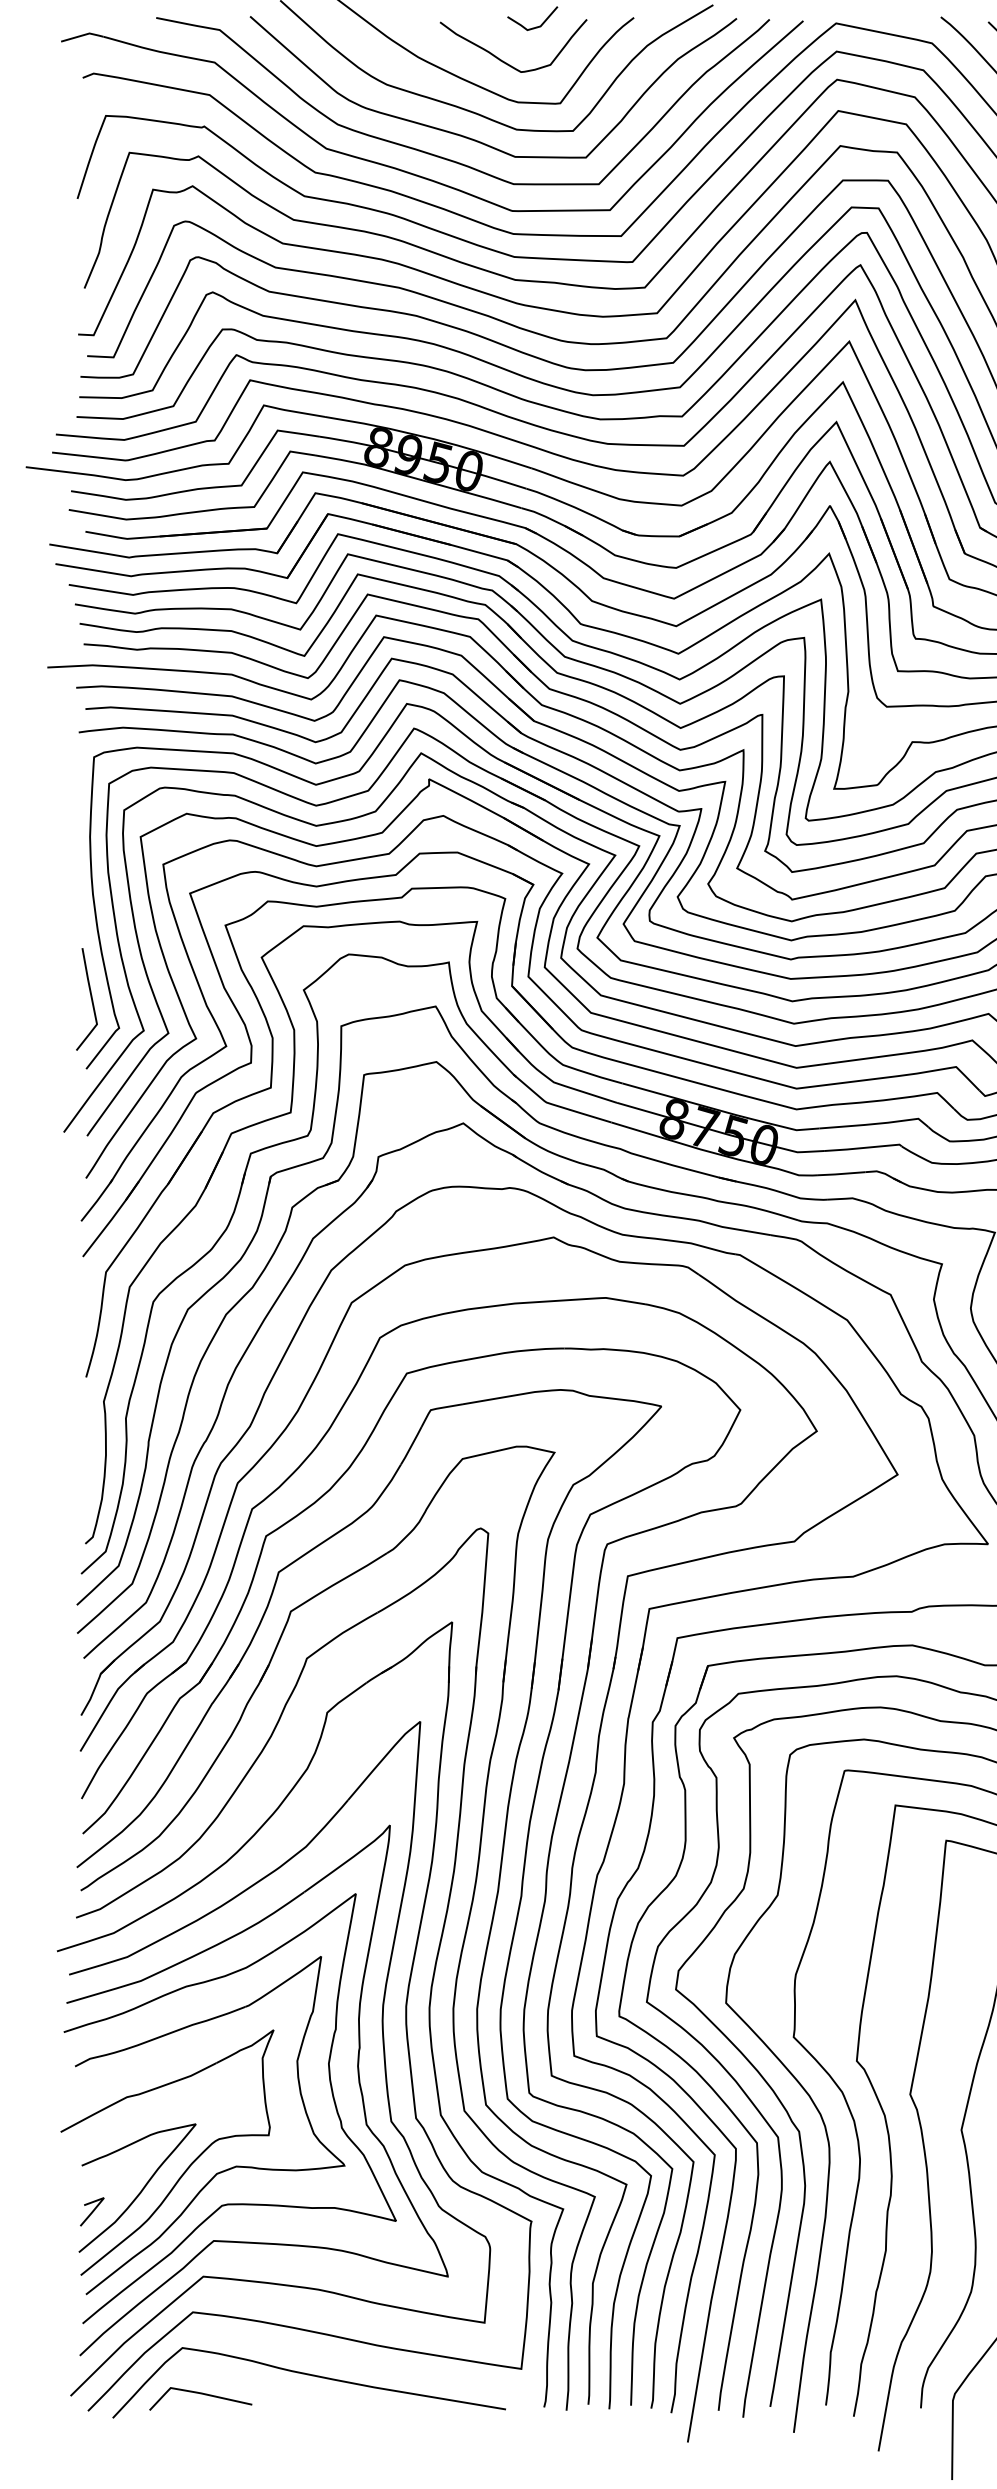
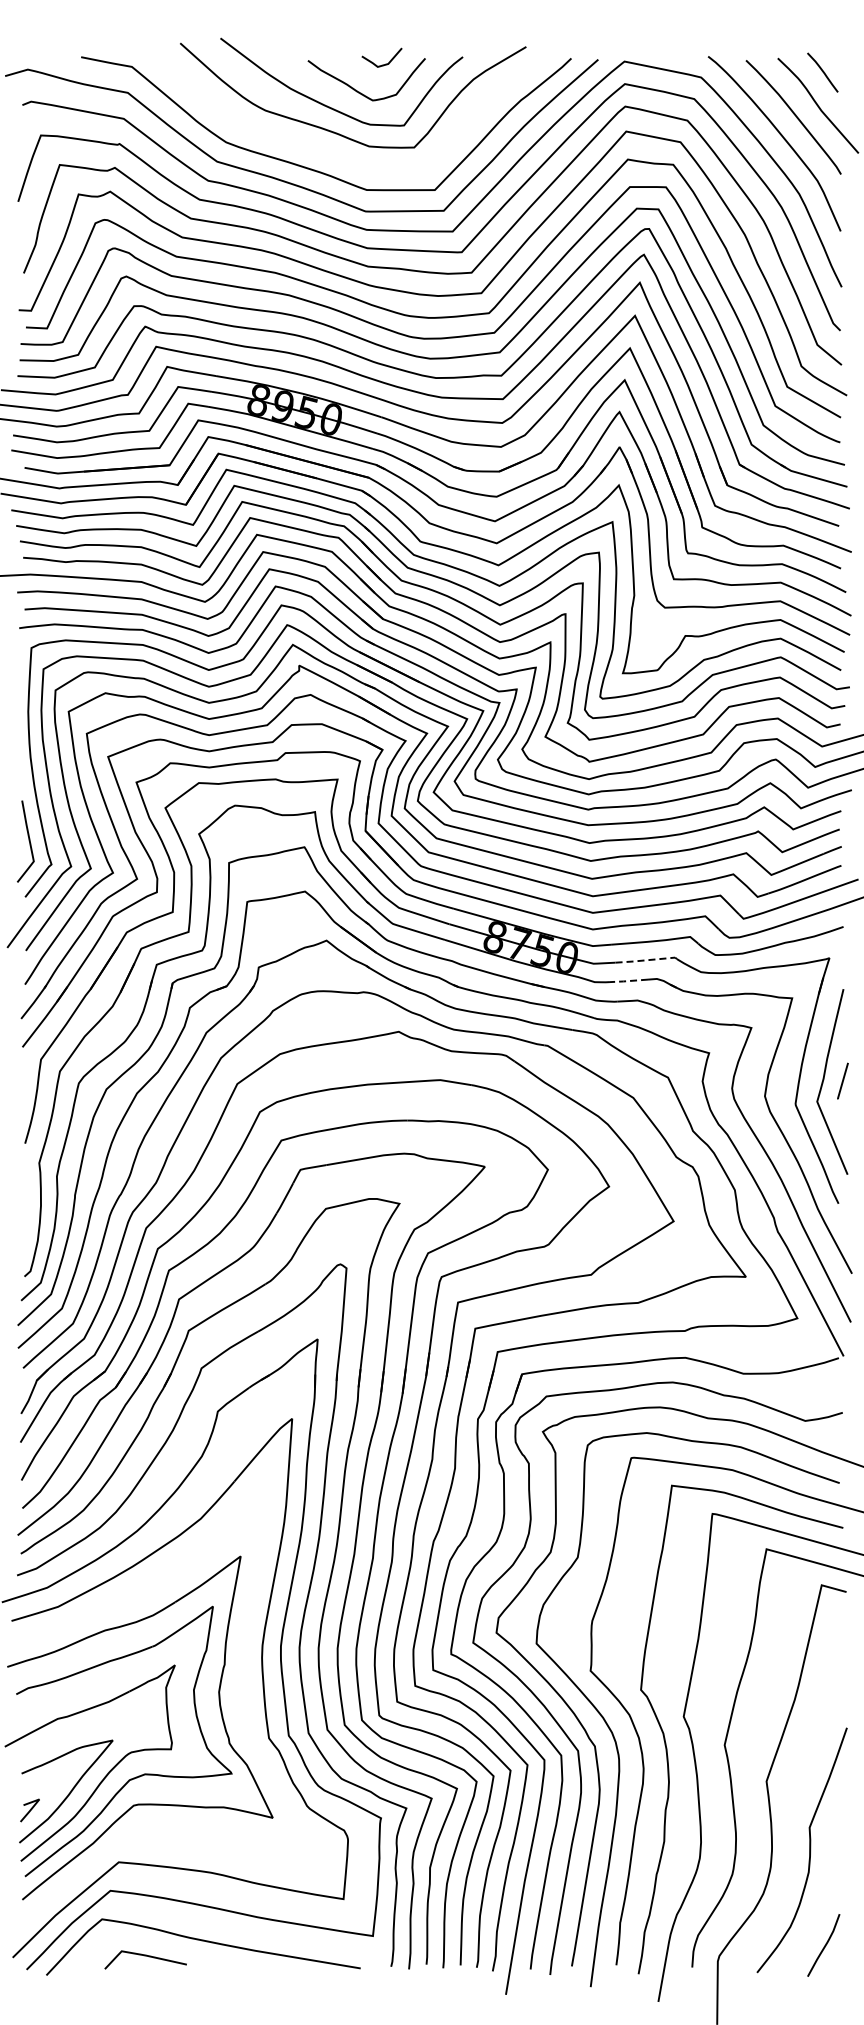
curve: (477, 139) -> (337, 154), removed
line: (863, 1148) -> (646, 960), solid -> dashed
line: (841, 1174) -> (628, 981), solid -> dashed
part: (358, 2082) -> (242, 1707), removed
curve: (200, 2394) -> (145, 1956), moved

